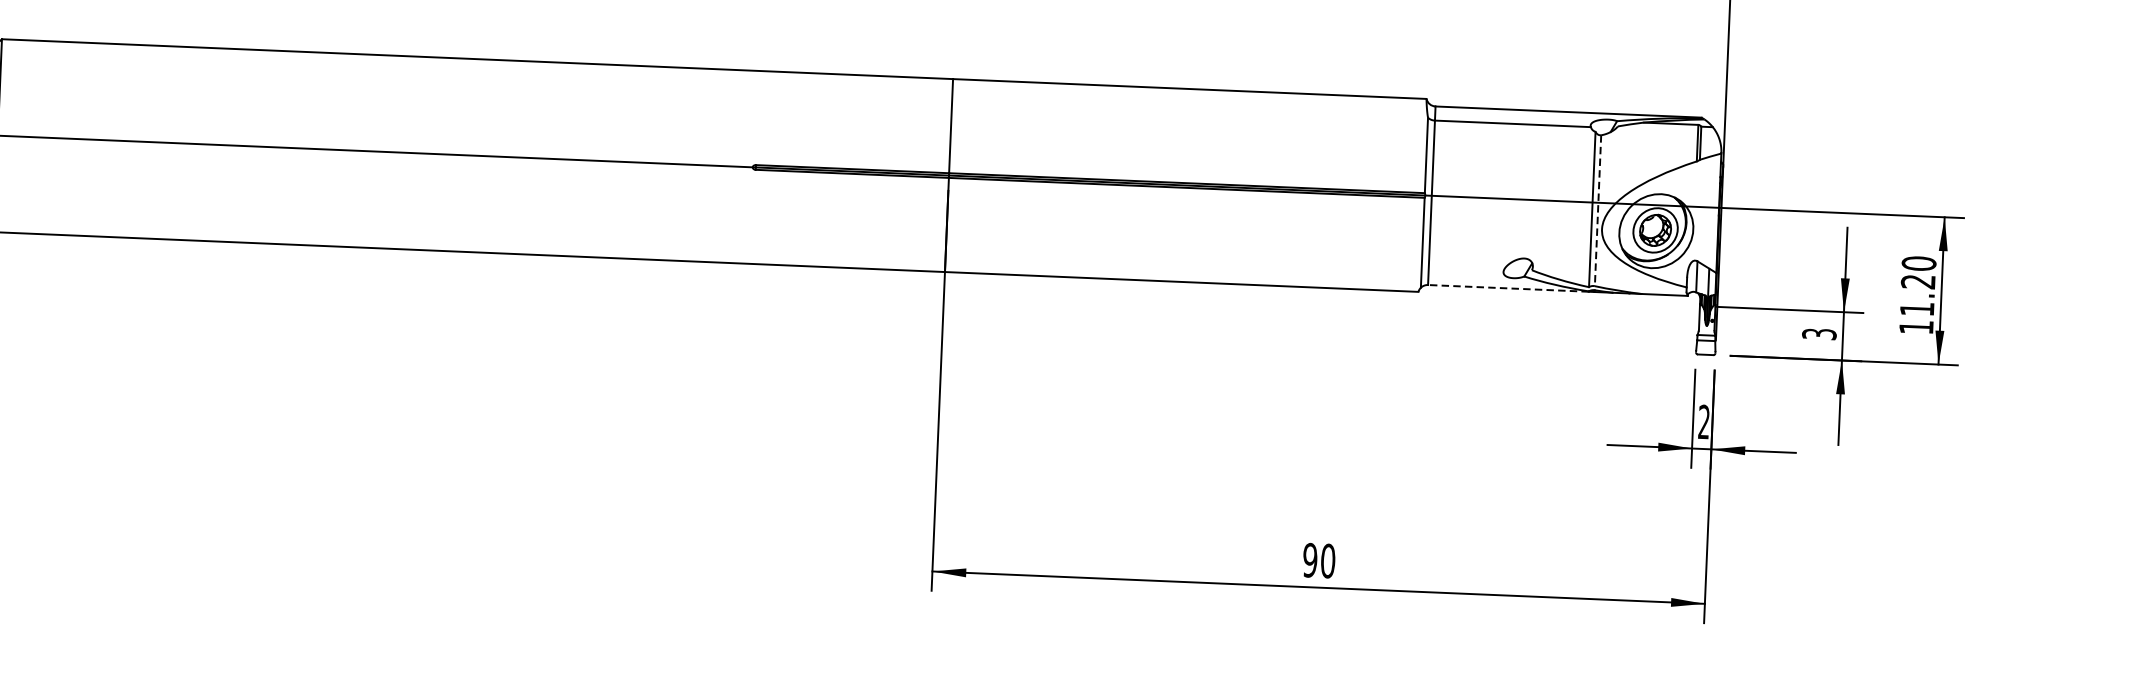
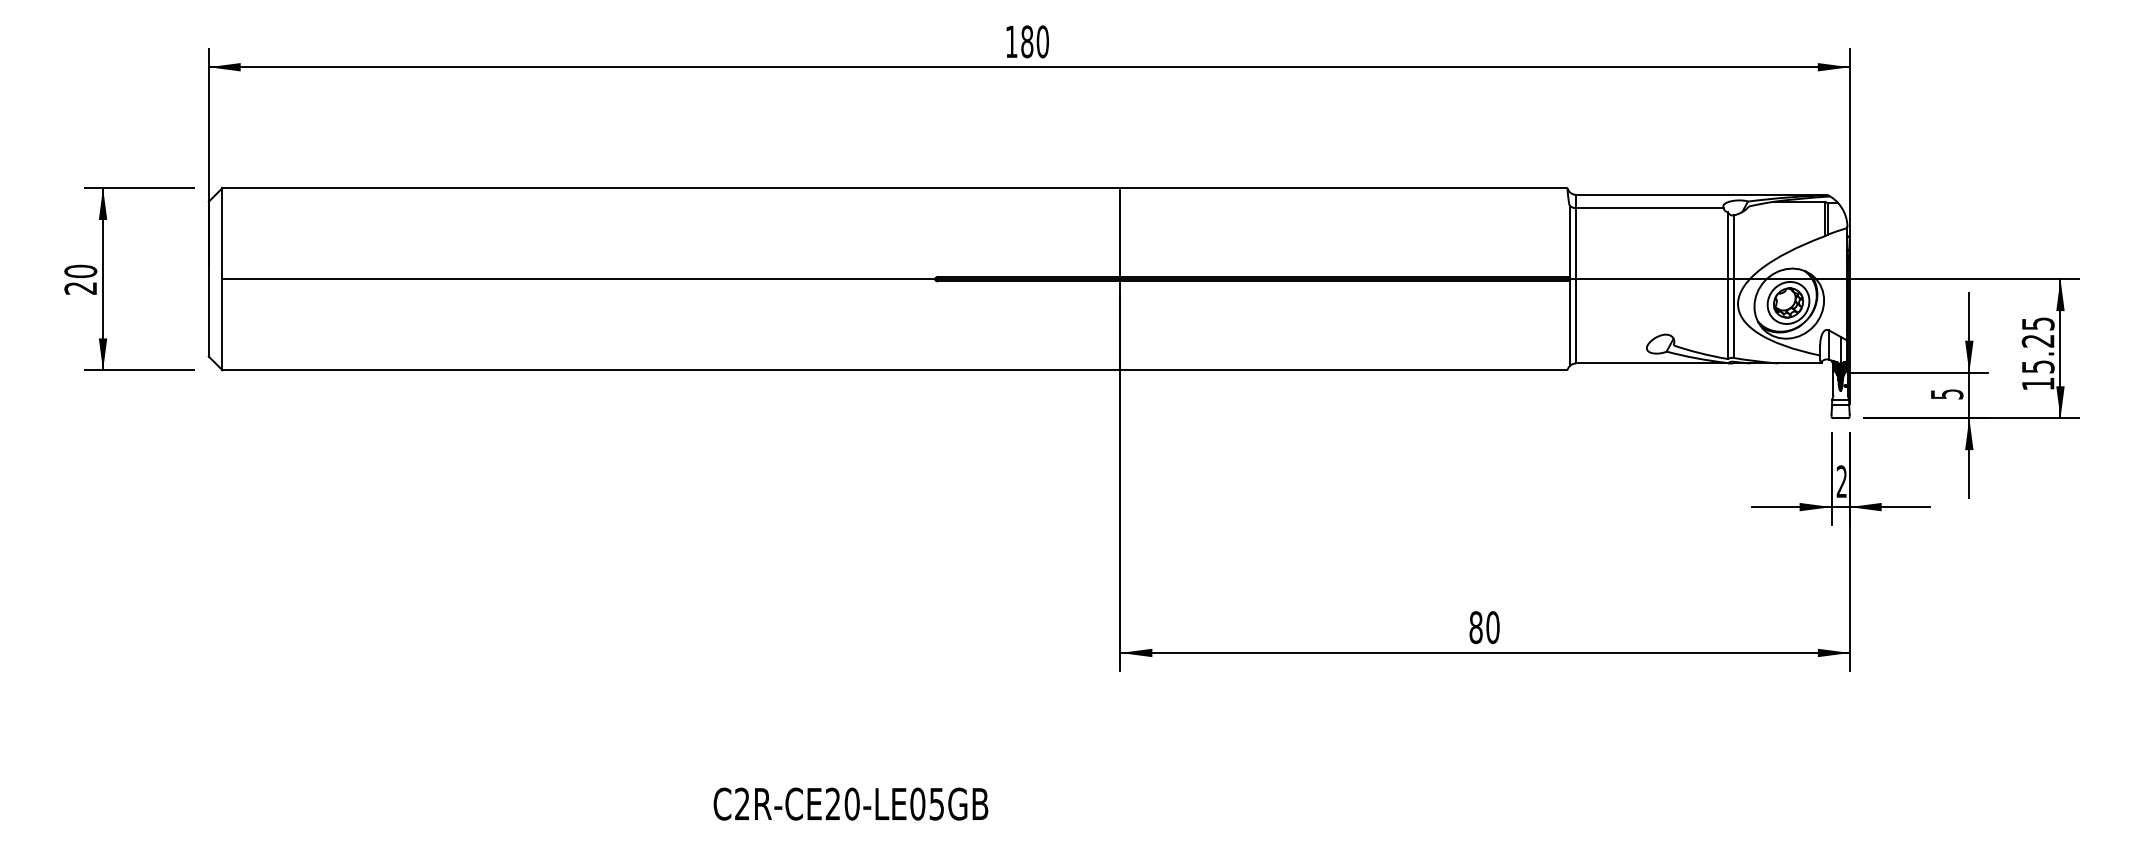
line: (1597, 211) -> (1733, 287), dashed -> solid
text: (1917, 286) -> (2037, 345), 11.20 -> 15.25
line: (1508, 288) -> (1652, 363), dashed -> solid
text: (1818, 333) -> (1946, 393), 3 -> 5
text: (1309, 560) -> (1475, 627), 90 -> 80

